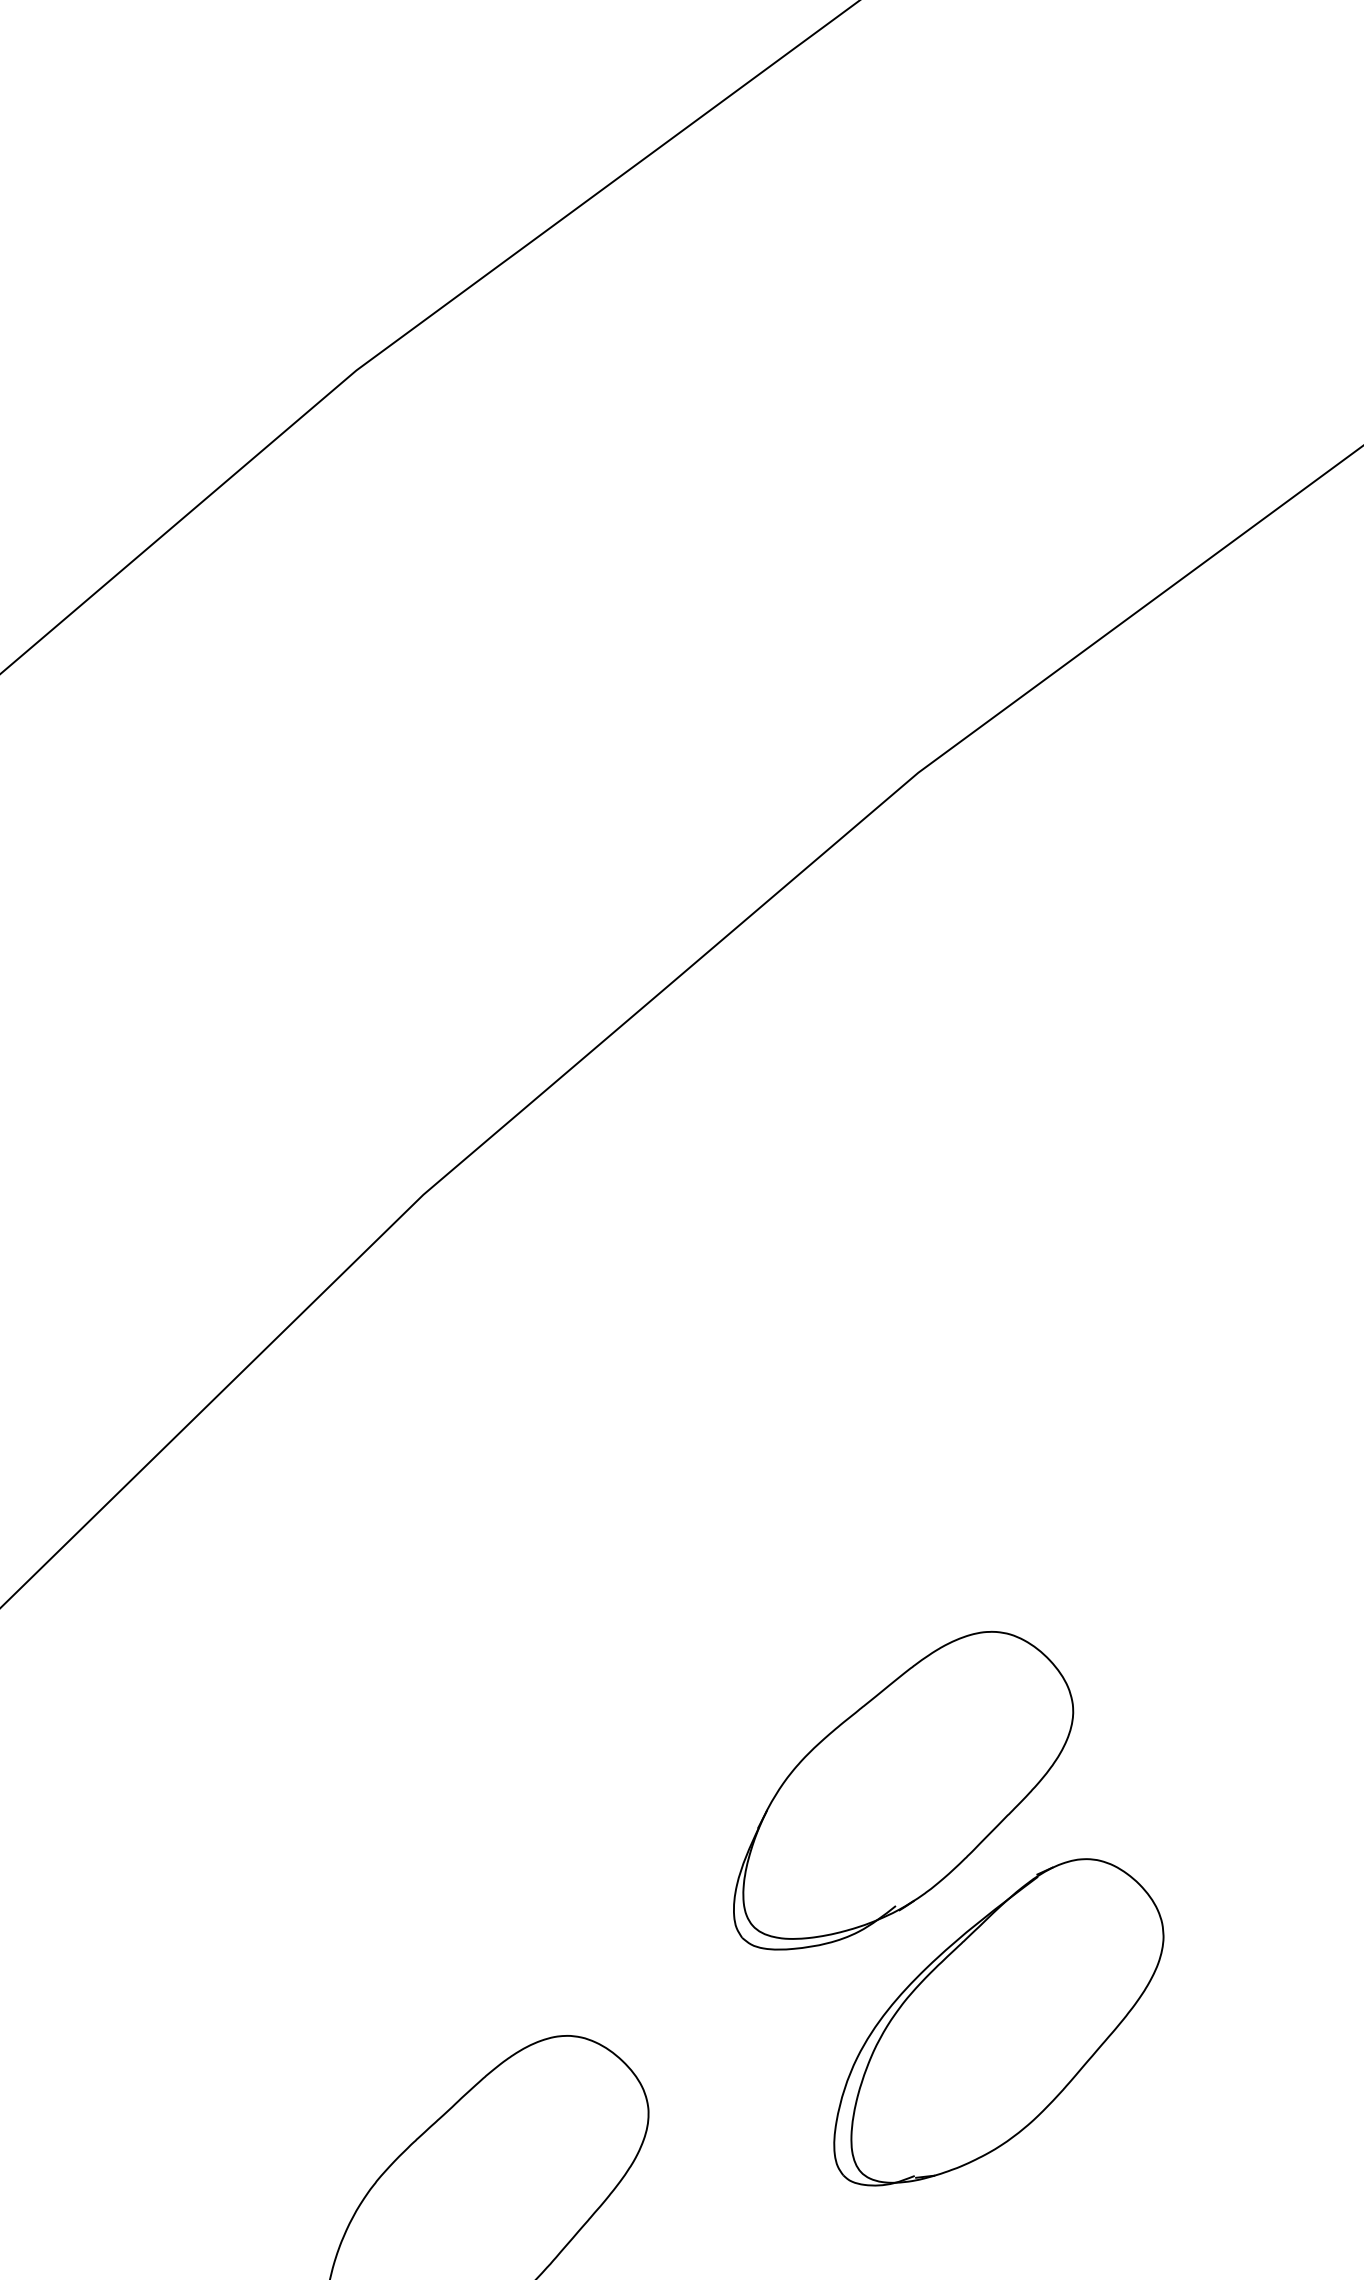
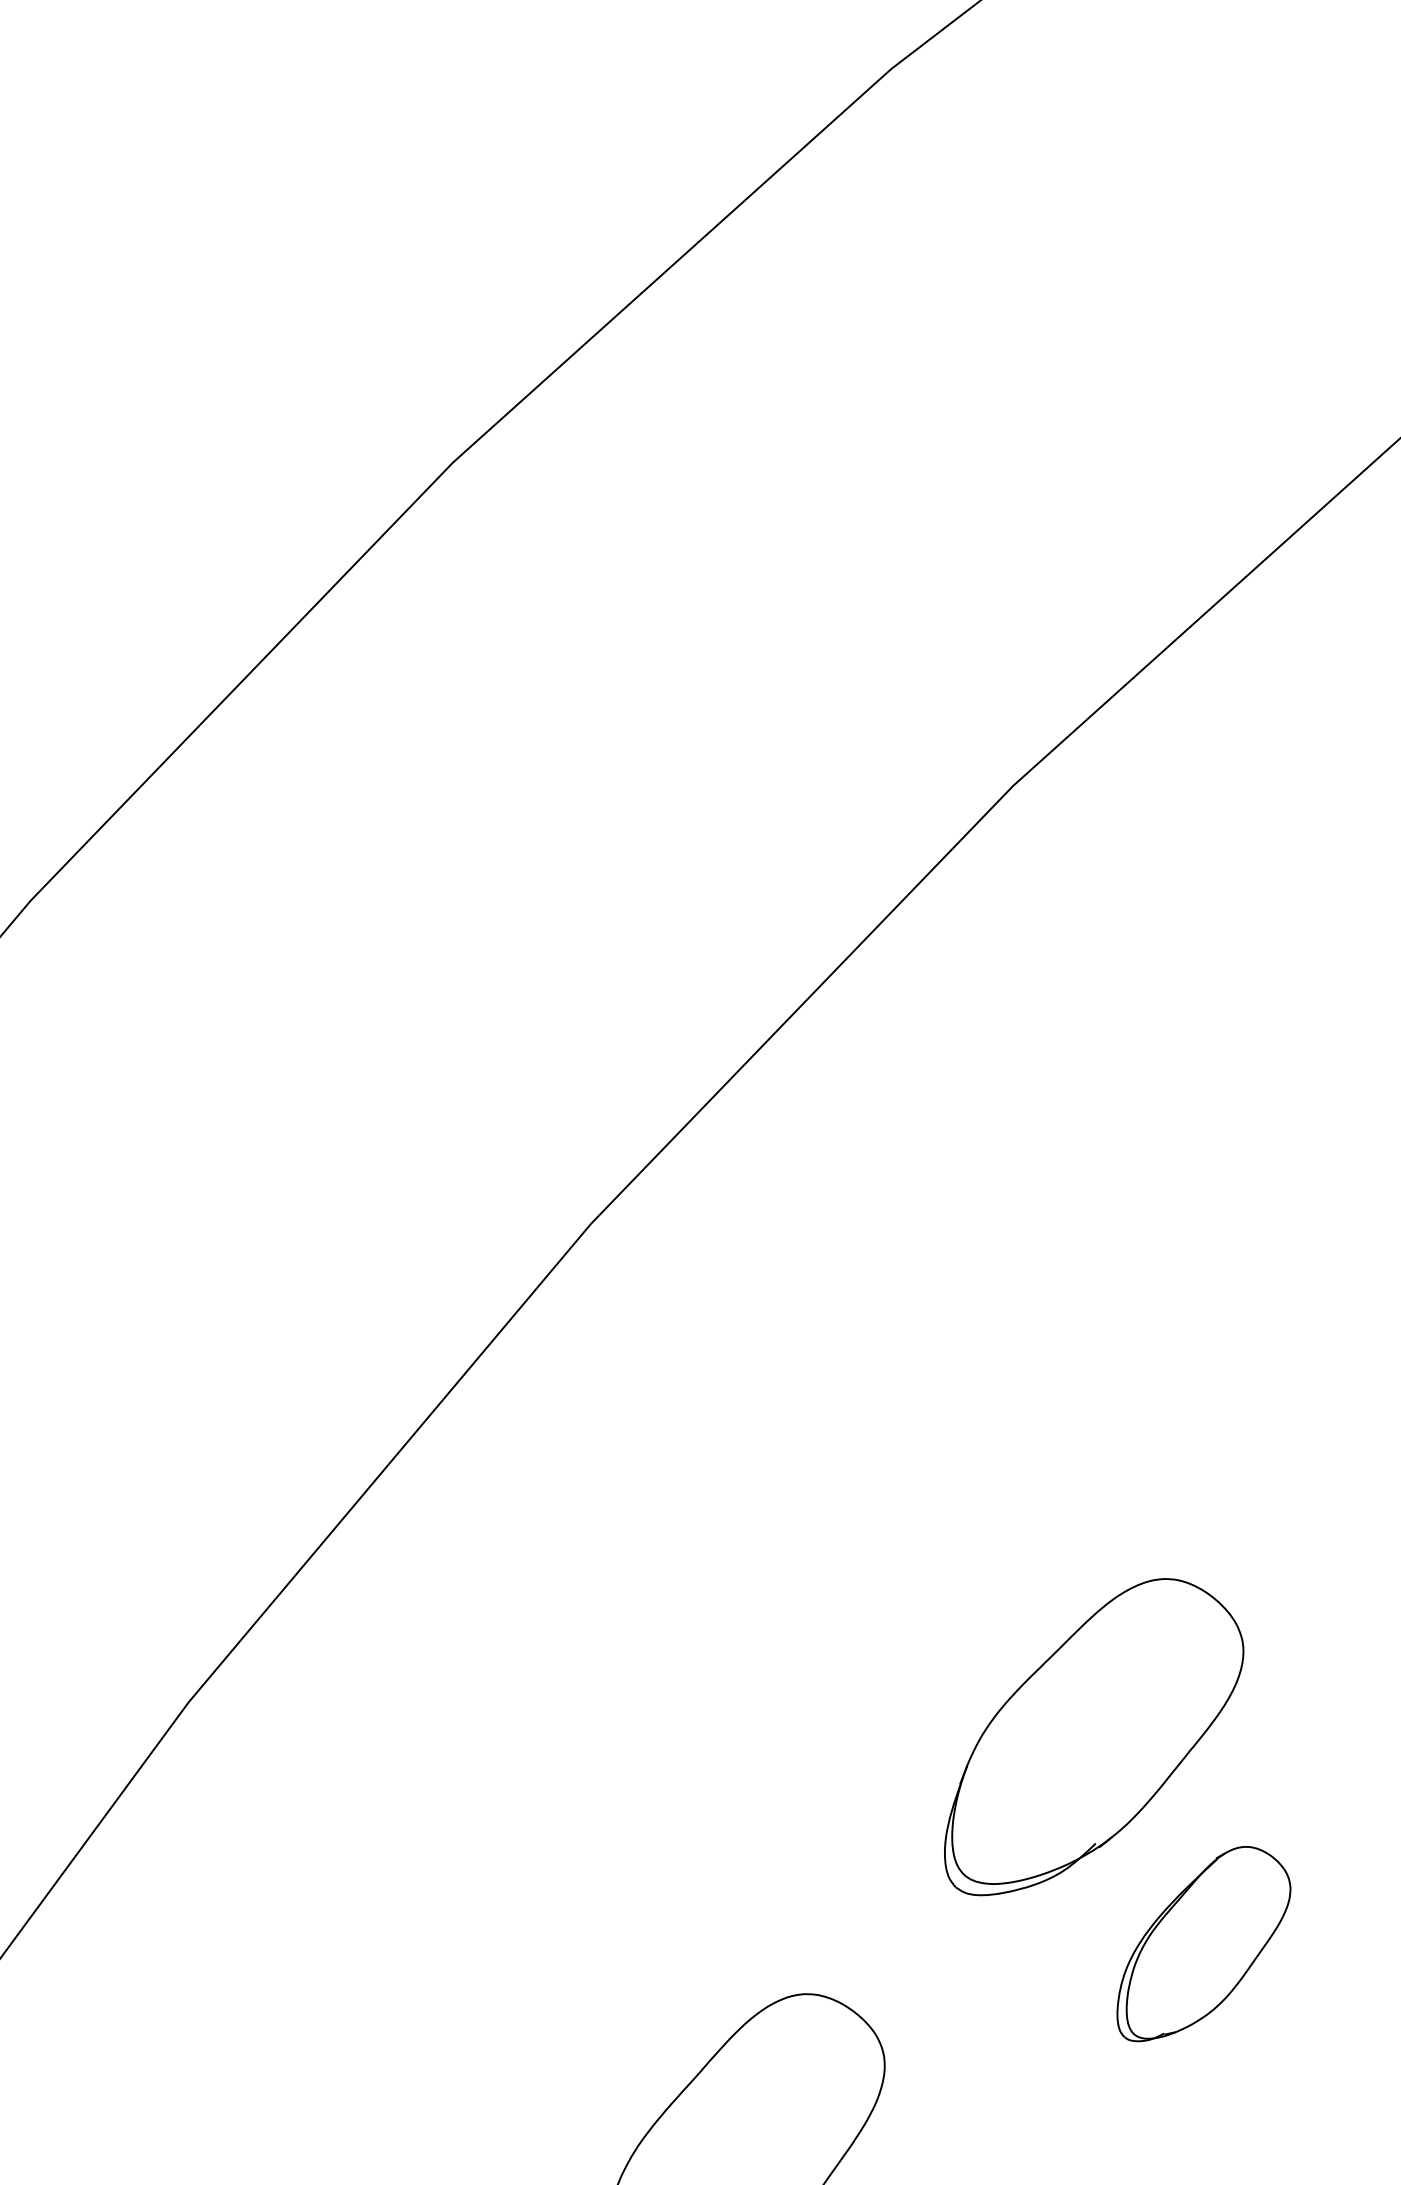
part: (999, 2023) -> (1203, 1943), size x0.6

